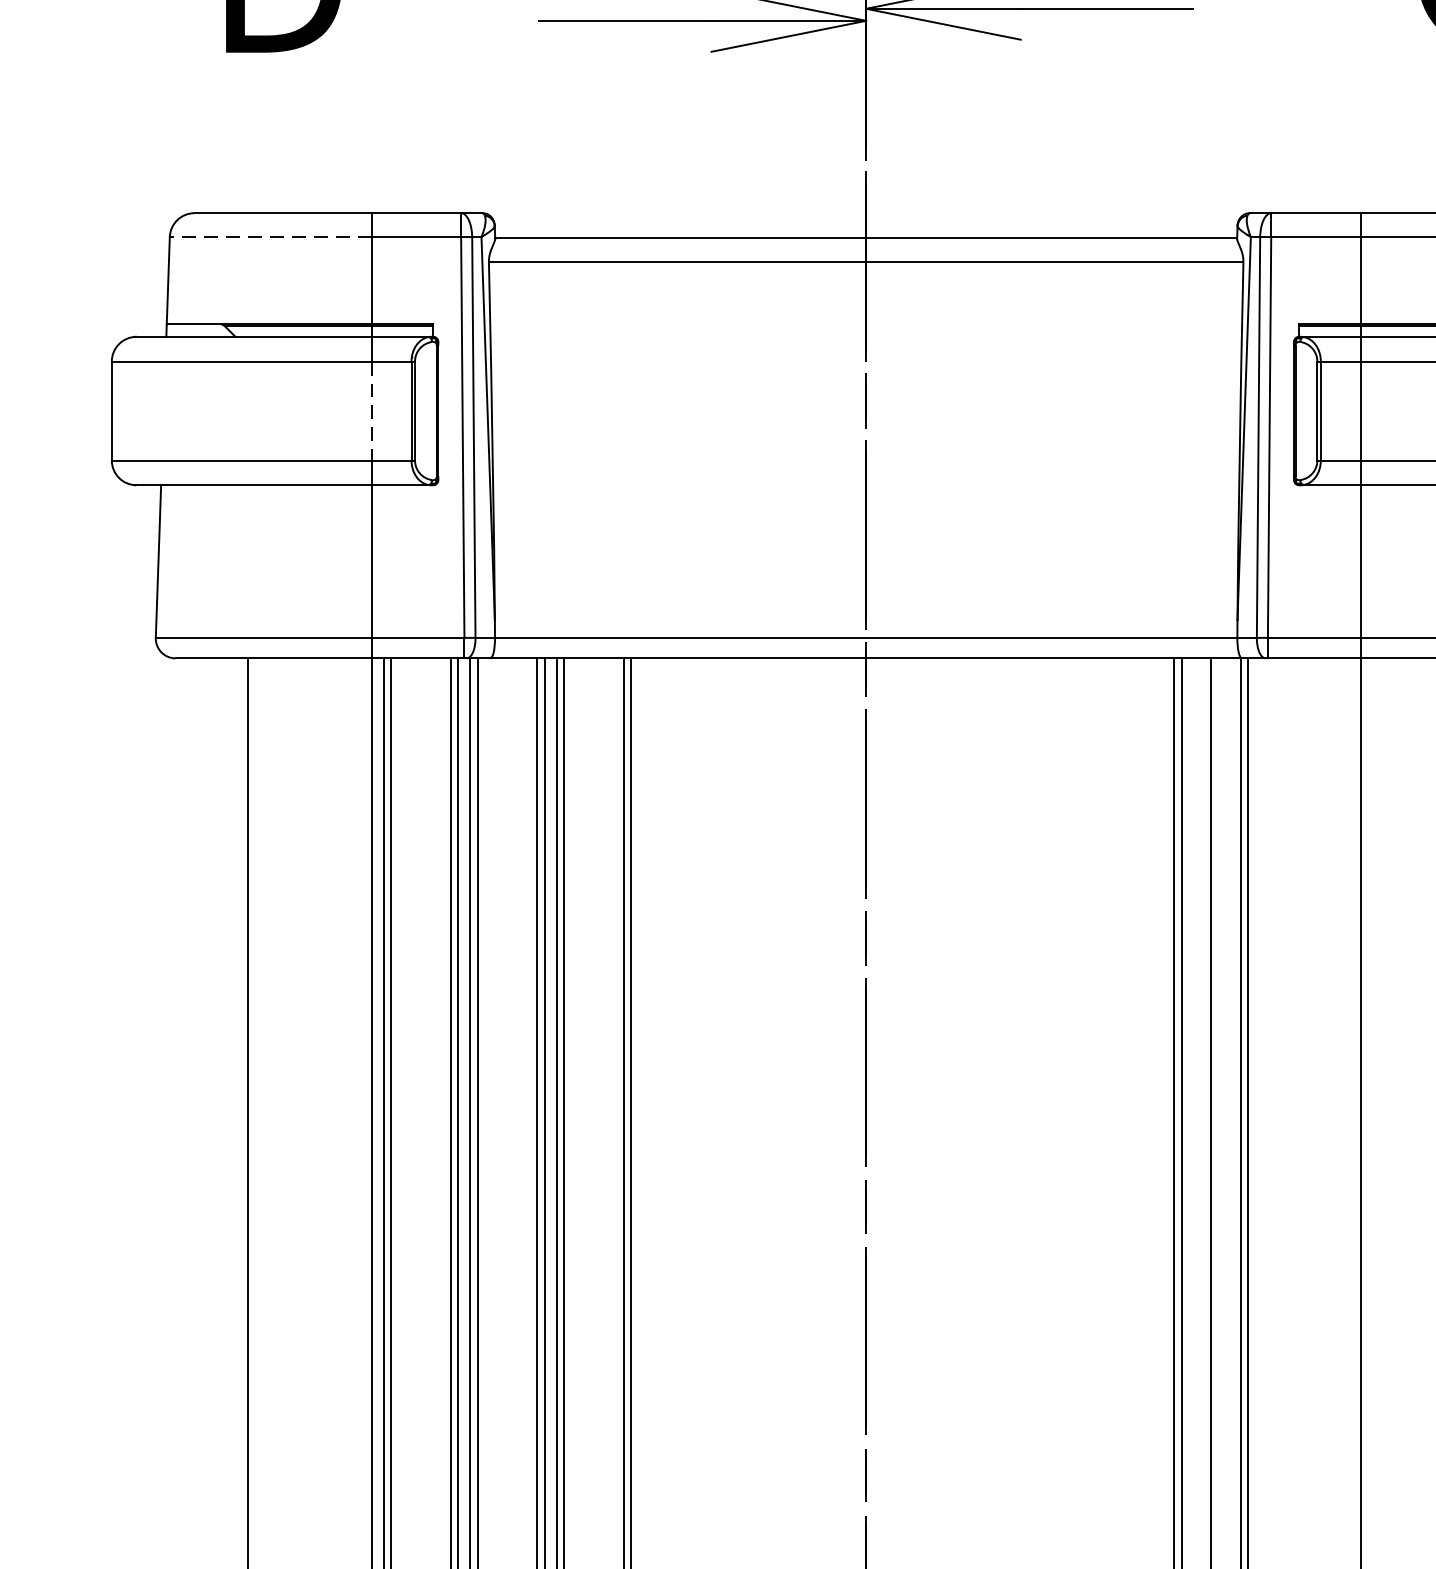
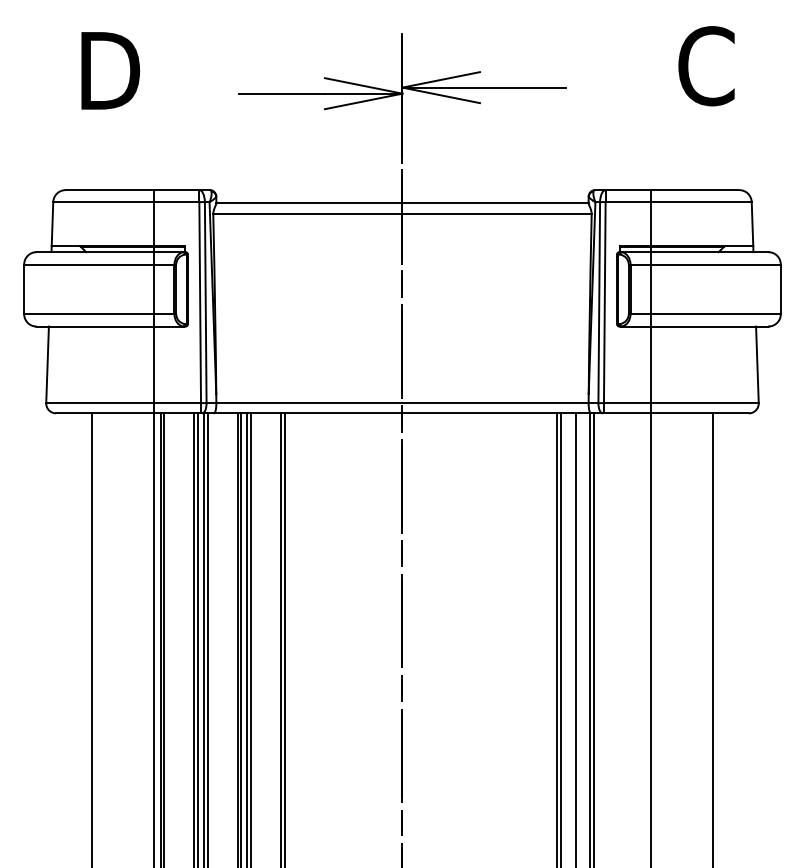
line: (269, 237) -> (103, 202), dashed -> solid
line: (371, 411) -> (154, 289), dashed -> solid

